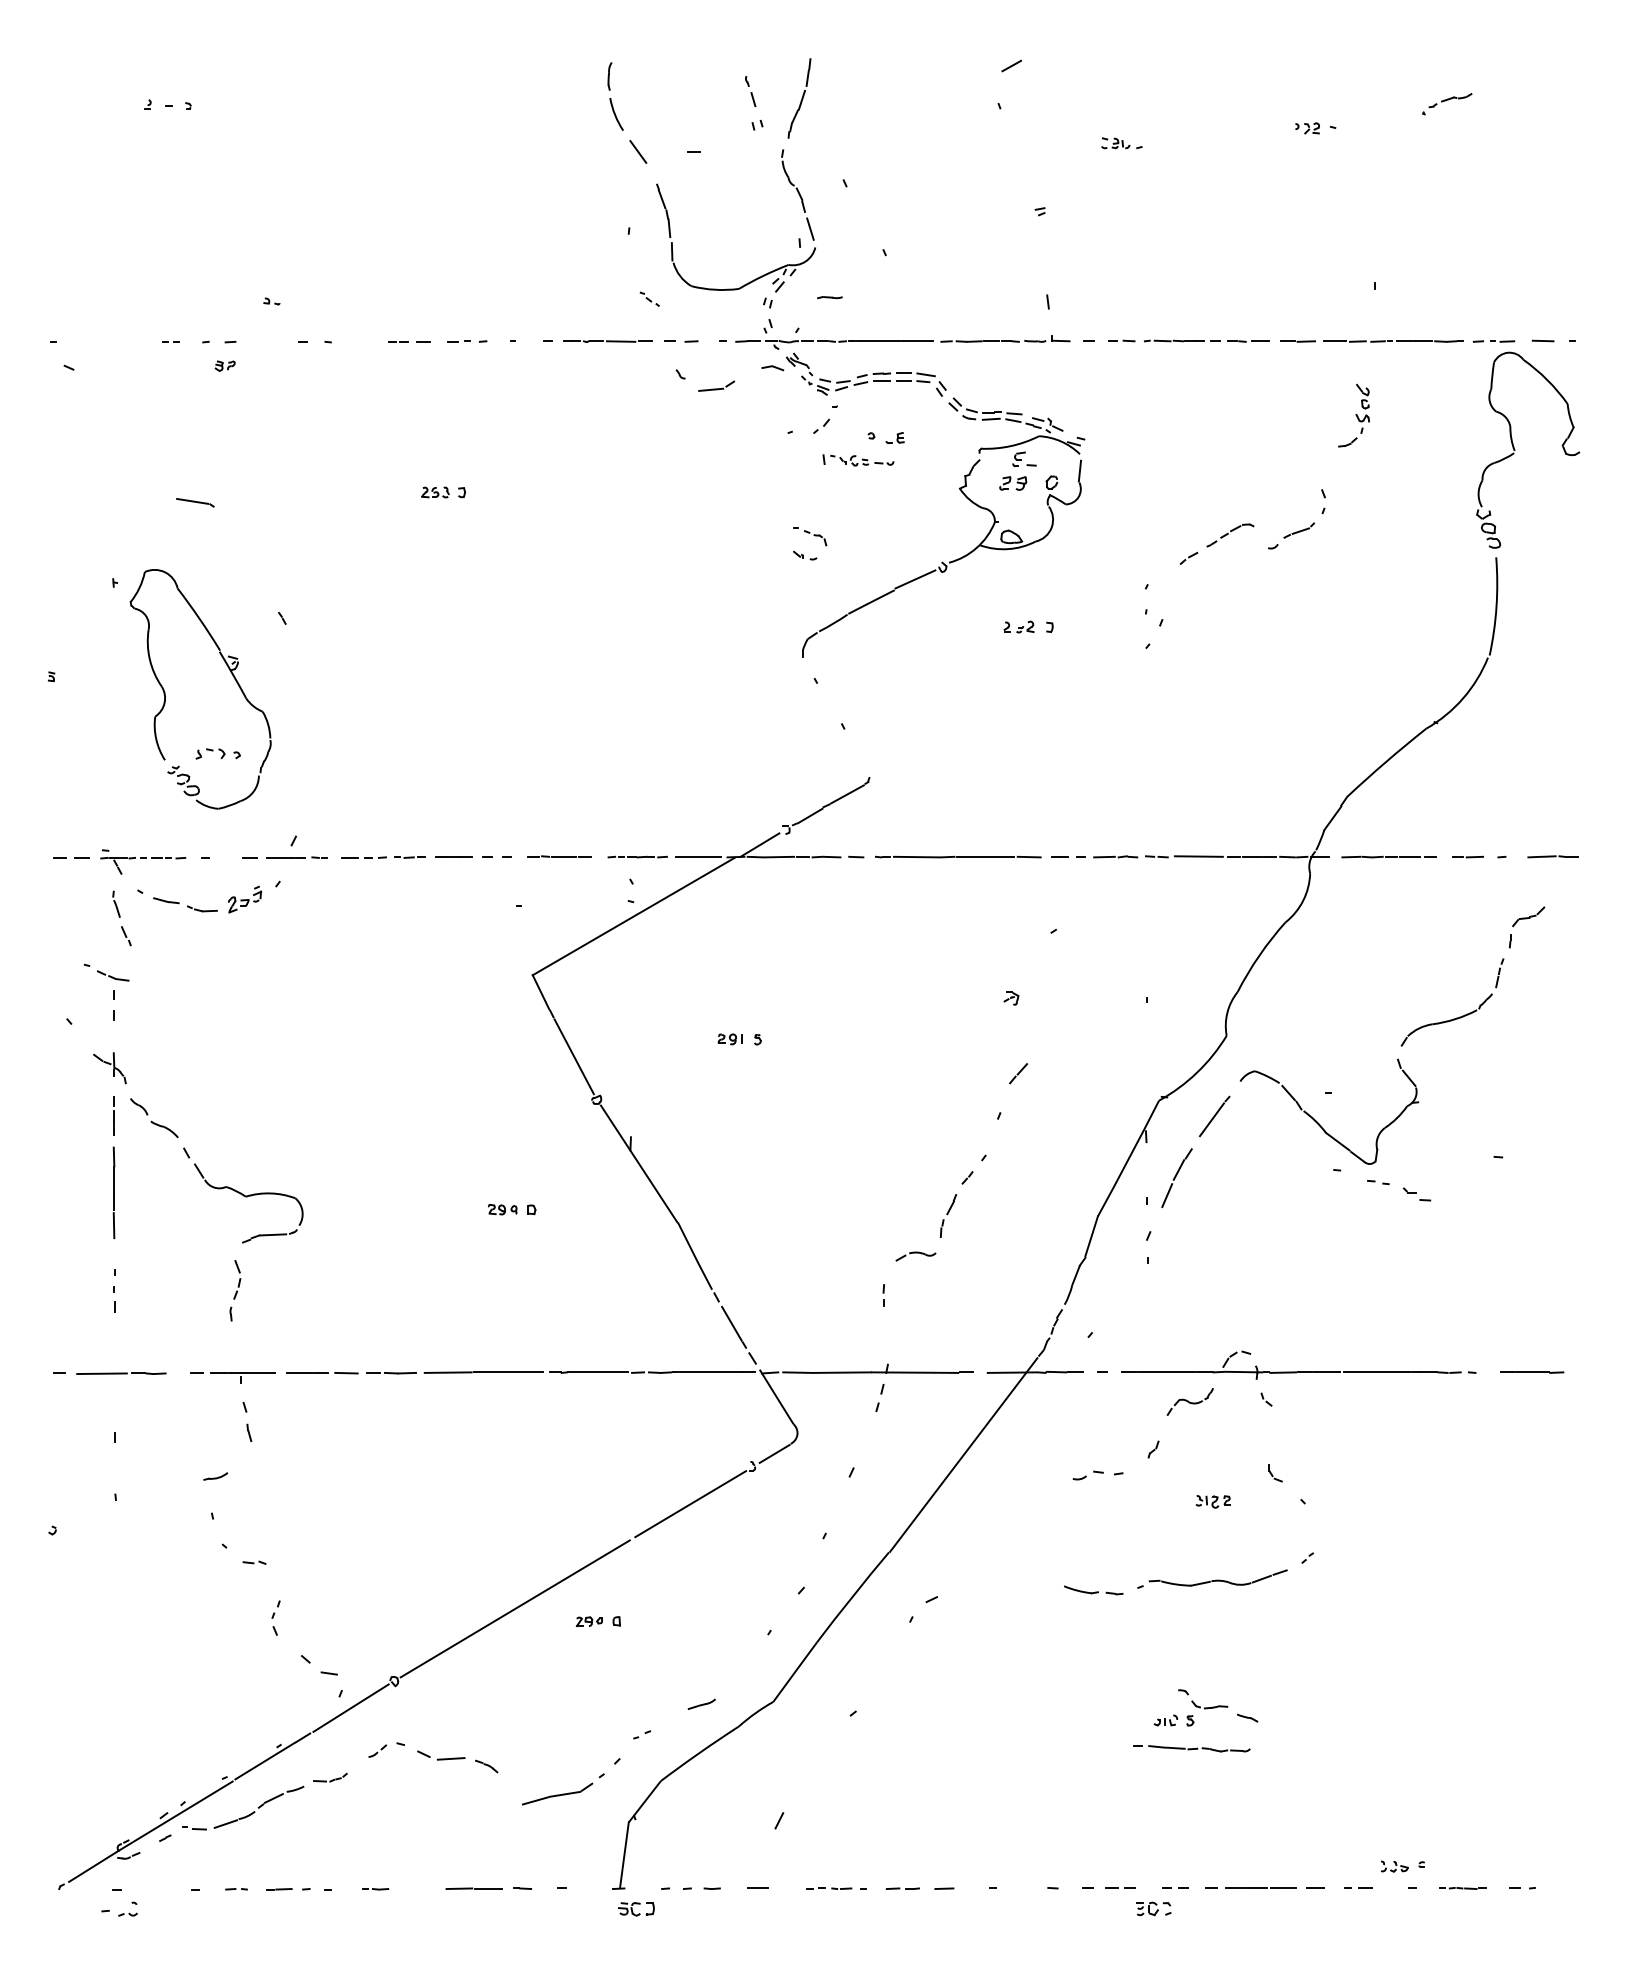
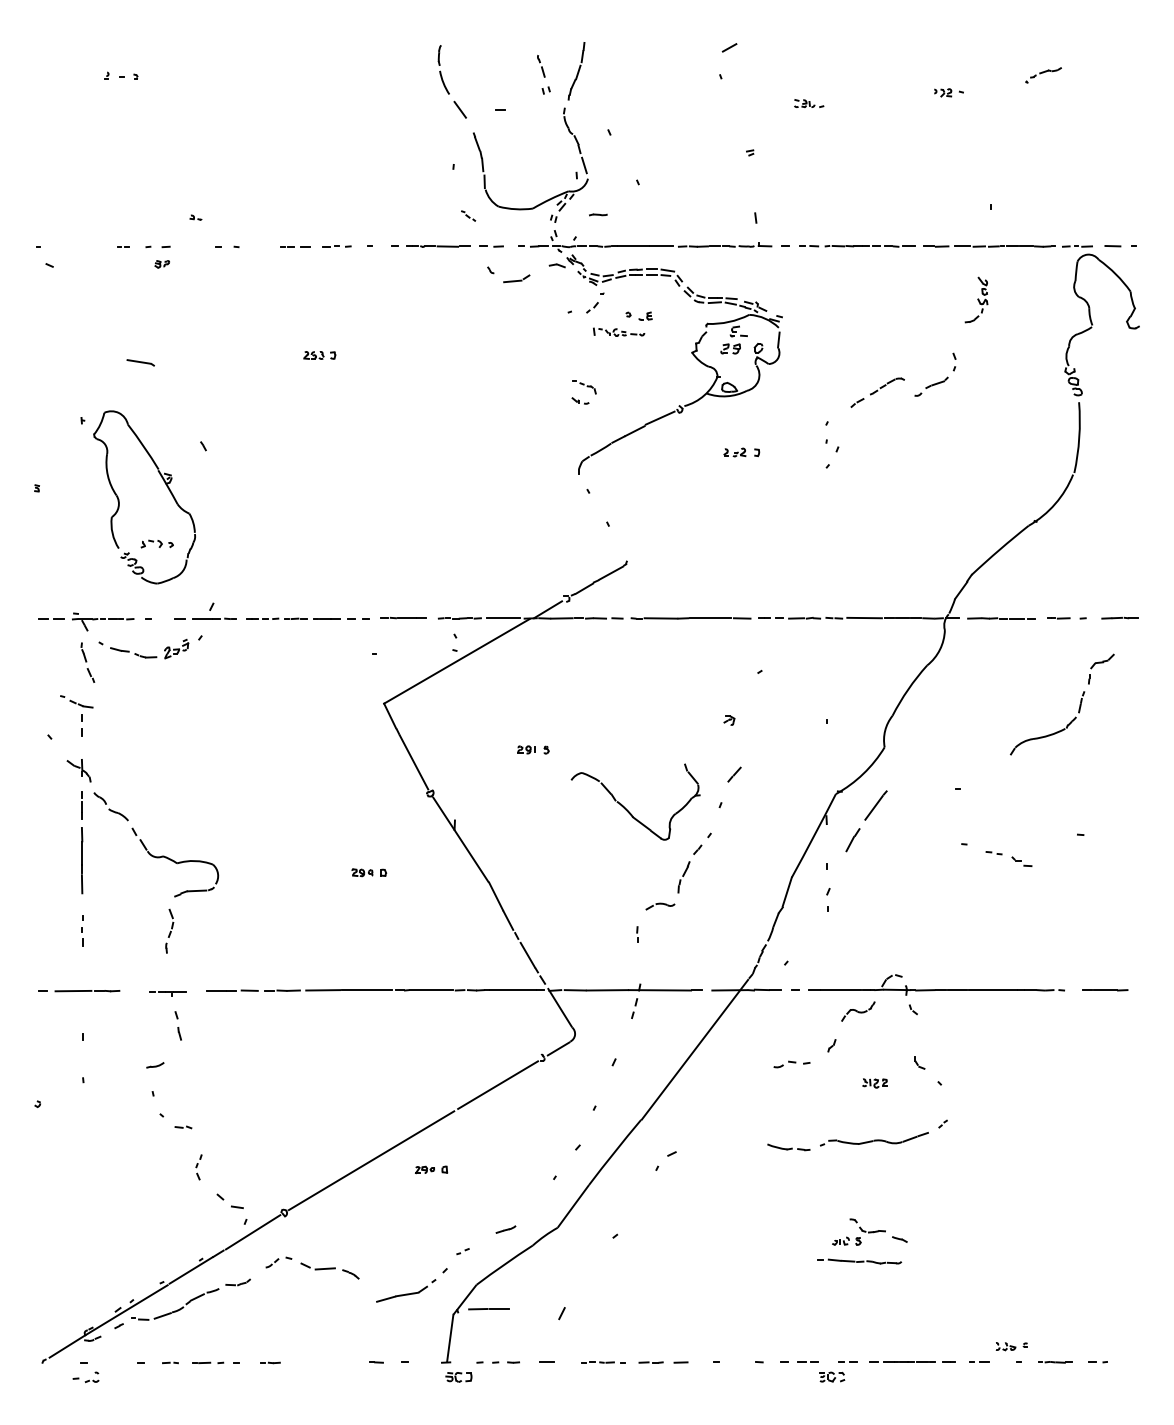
part: (1318, 1122) -> (627, 809), moved
line: (1167, 1195) -> (841, 862), removed
part: (232, 1377) -> (167, 993), size x0.6
line: (473, 1888) -> (488, 1309), moved

